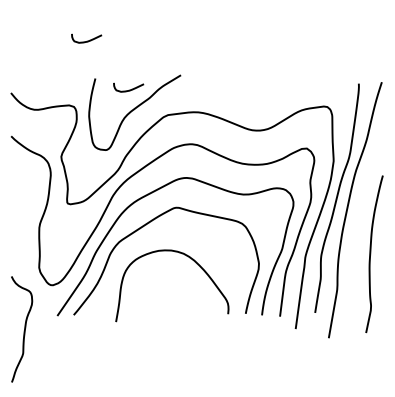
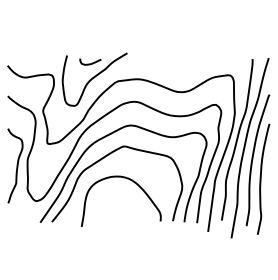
curve: (87, 40) -> (61, 28), removed
curve: (359, 226) -> (253, 159), added
curve: (24, 329) -> (17, 166), moved

